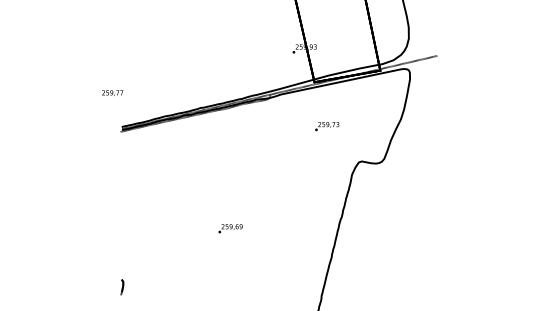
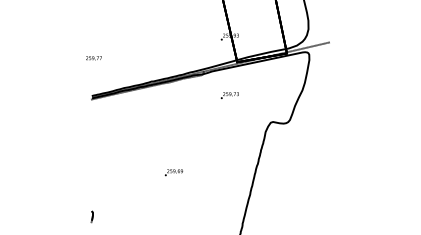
text: (112, 93) -> (93, 58), moved
text: (326, 126) -> (229, 95), moved

